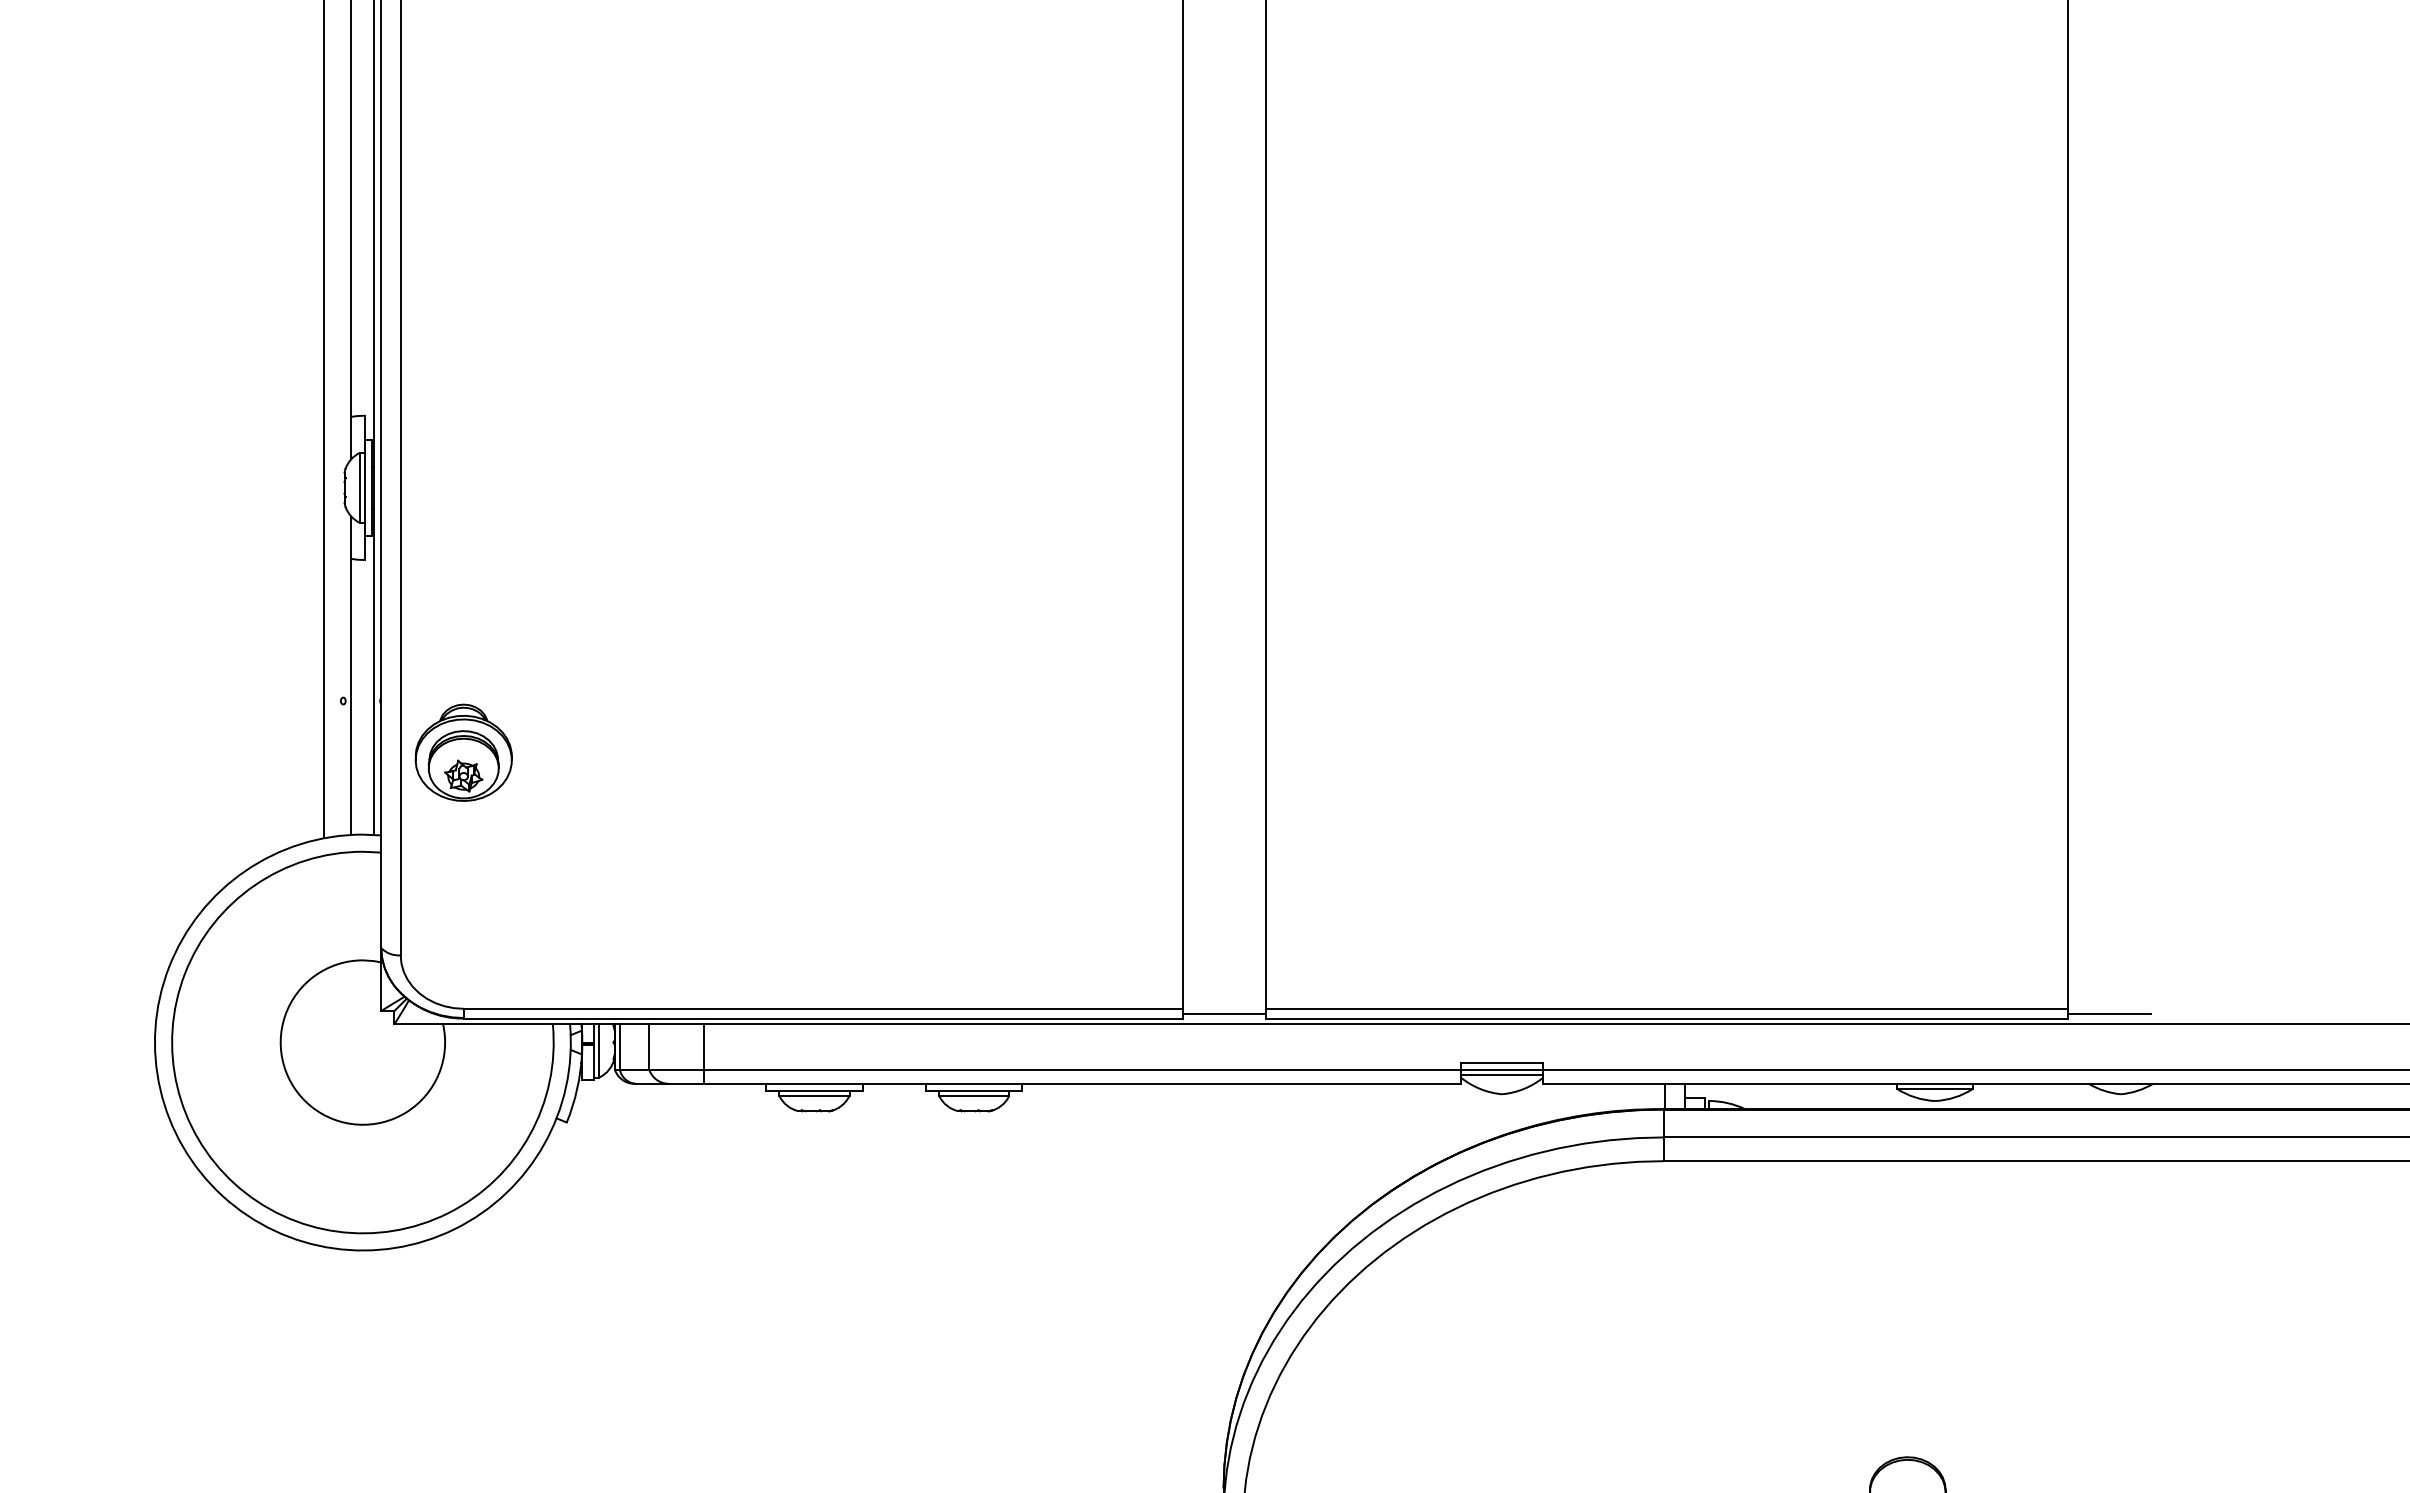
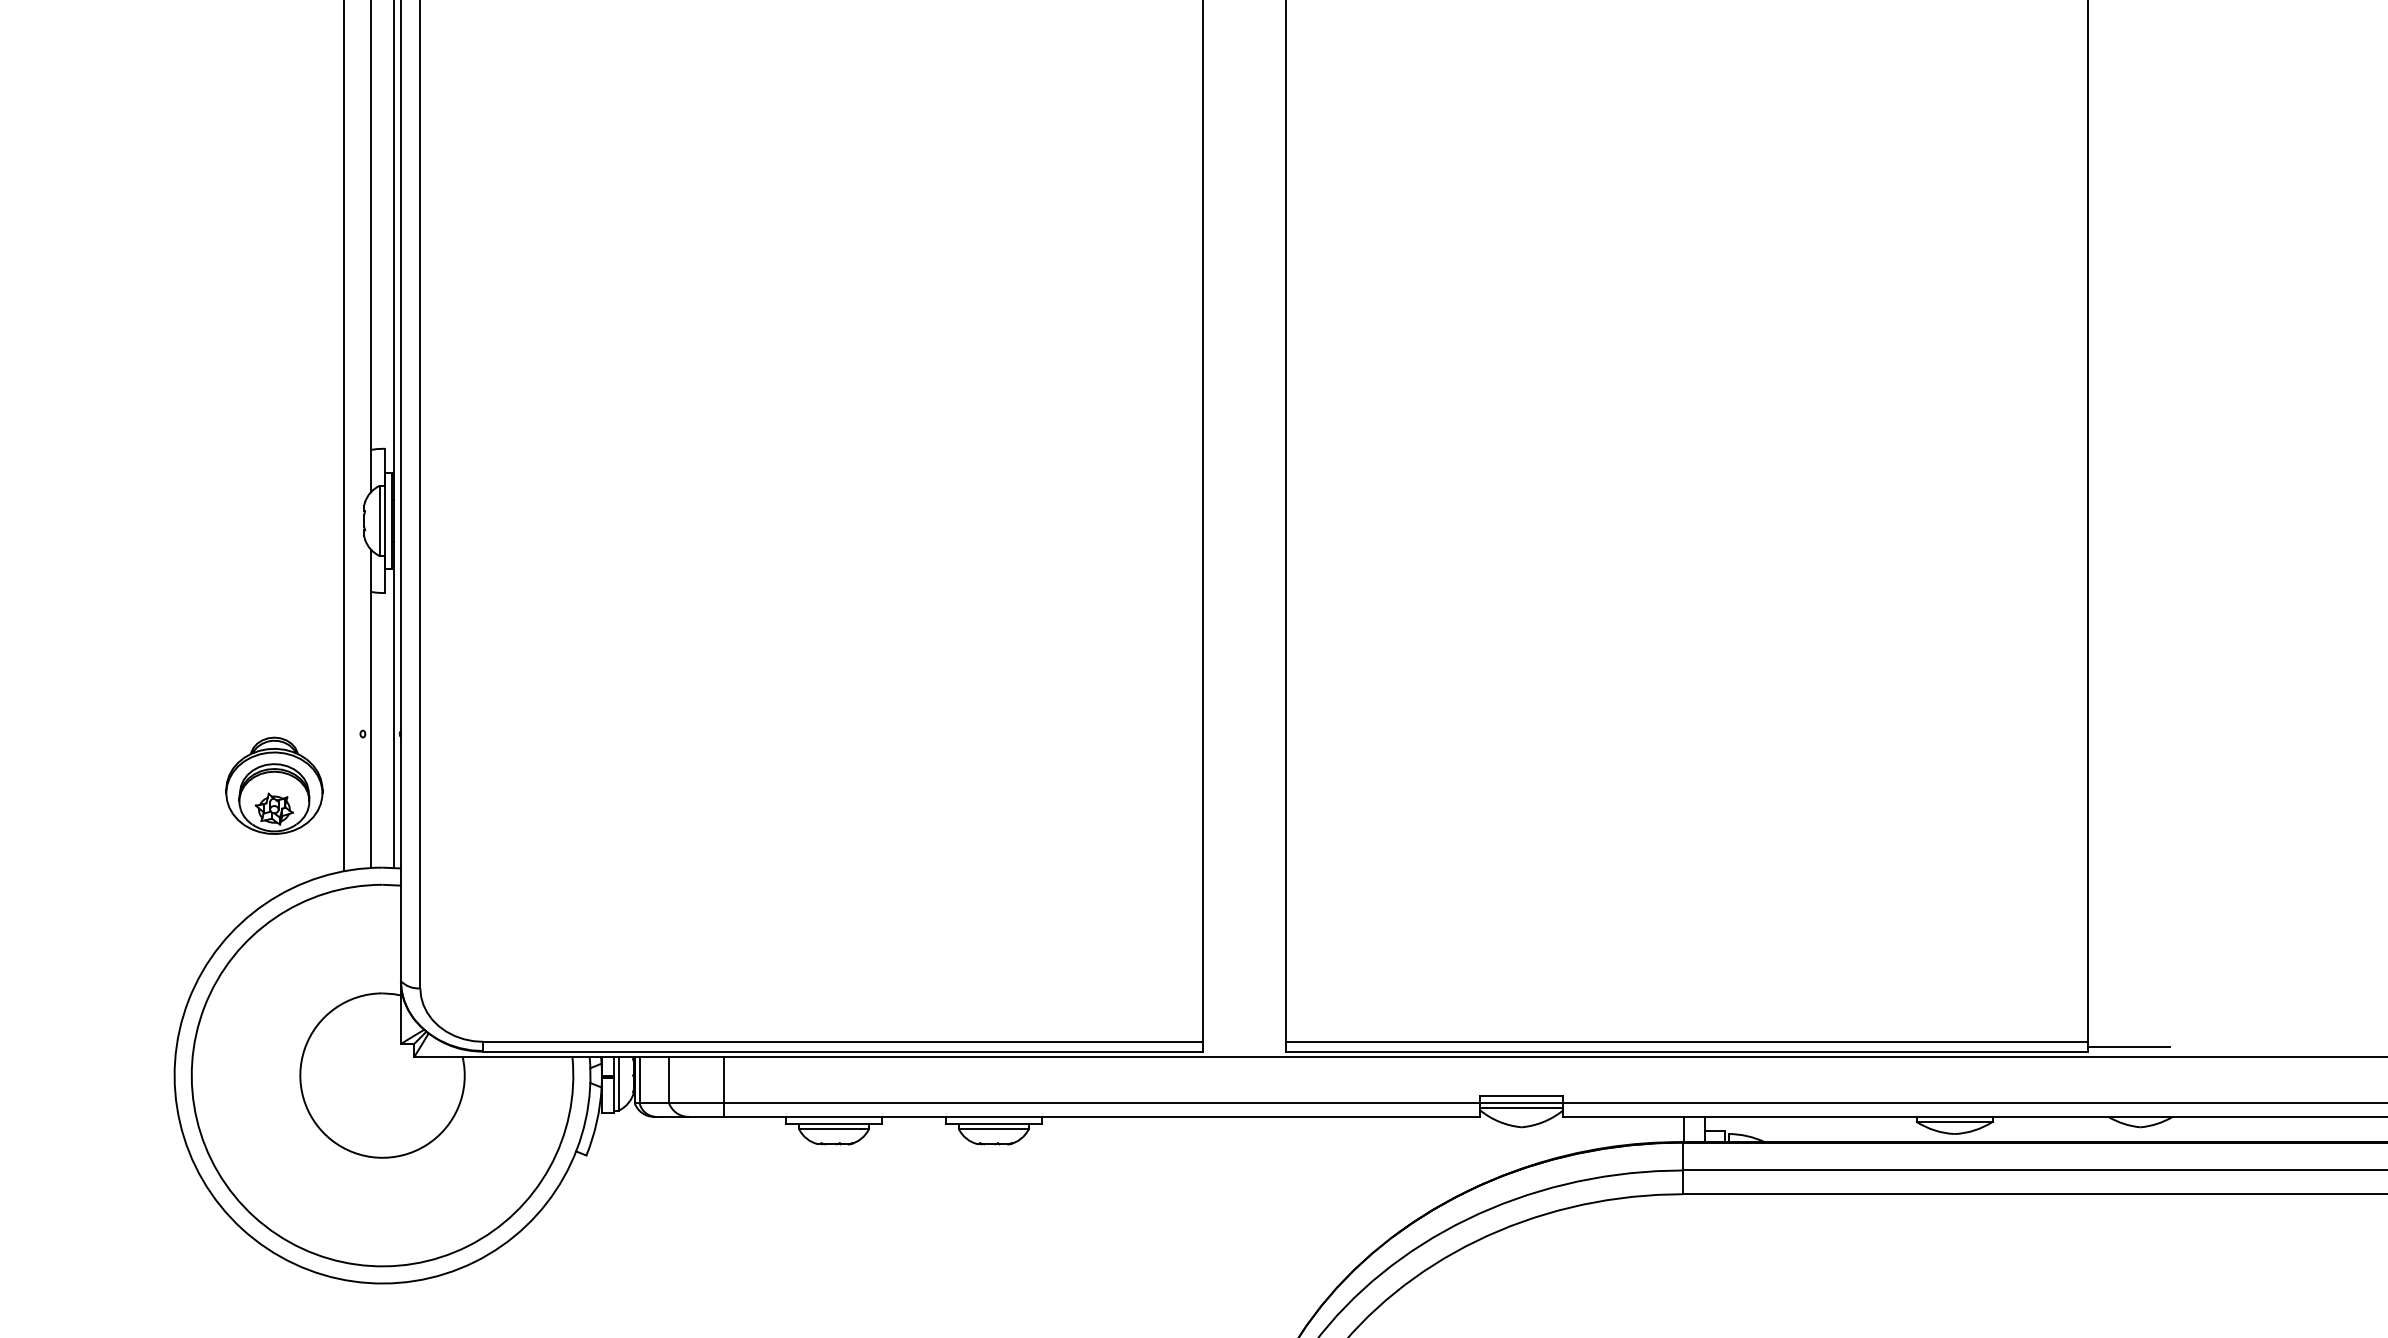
part: (463, 752) -> (274, 785), moved
line: (1224, 1014) -> (1244, 1047), removed

